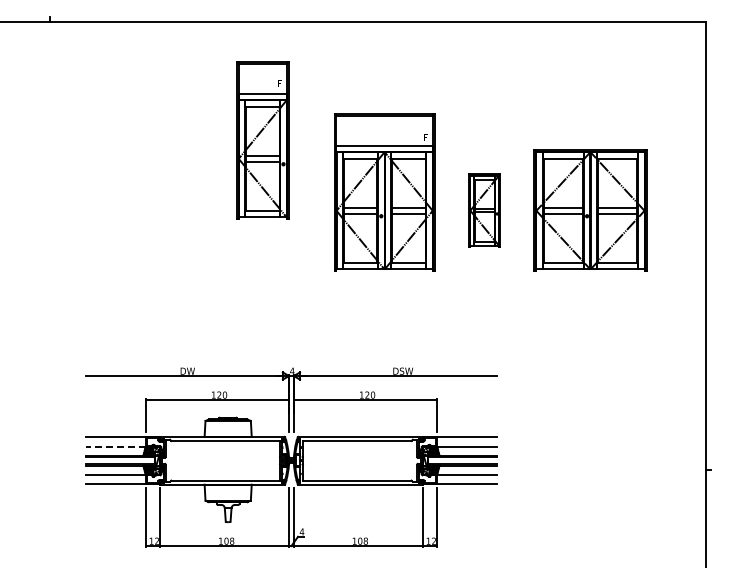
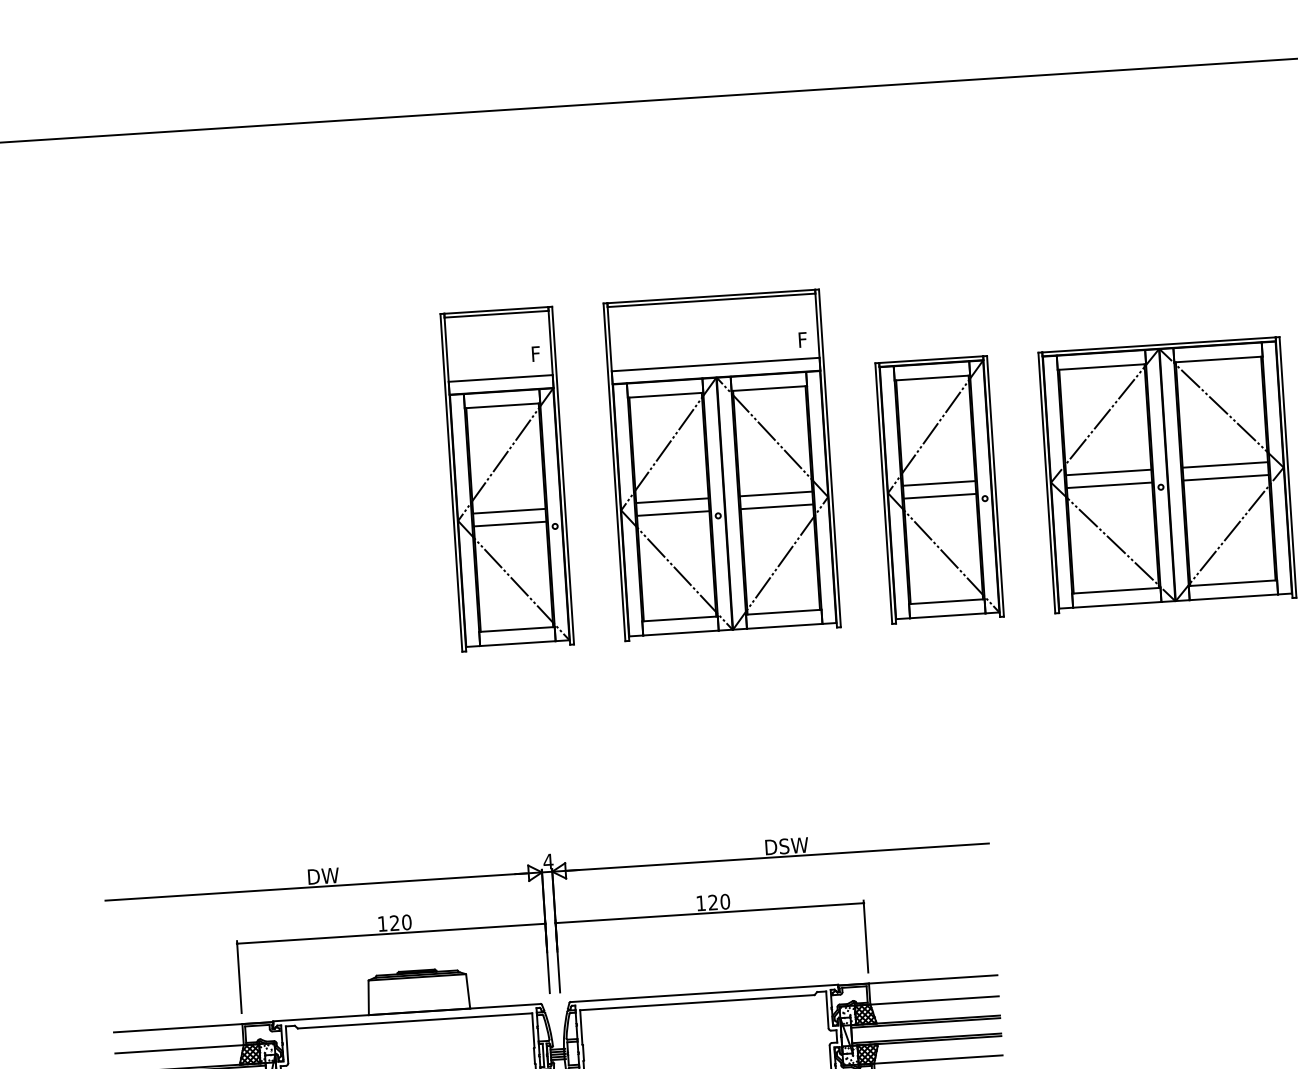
part: (262, 140) -> (506, 478), moved
part: (484, 210) -> (939, 489), size x1.67
line: (115, 447) -> (178, 1050), dashed -> solid

